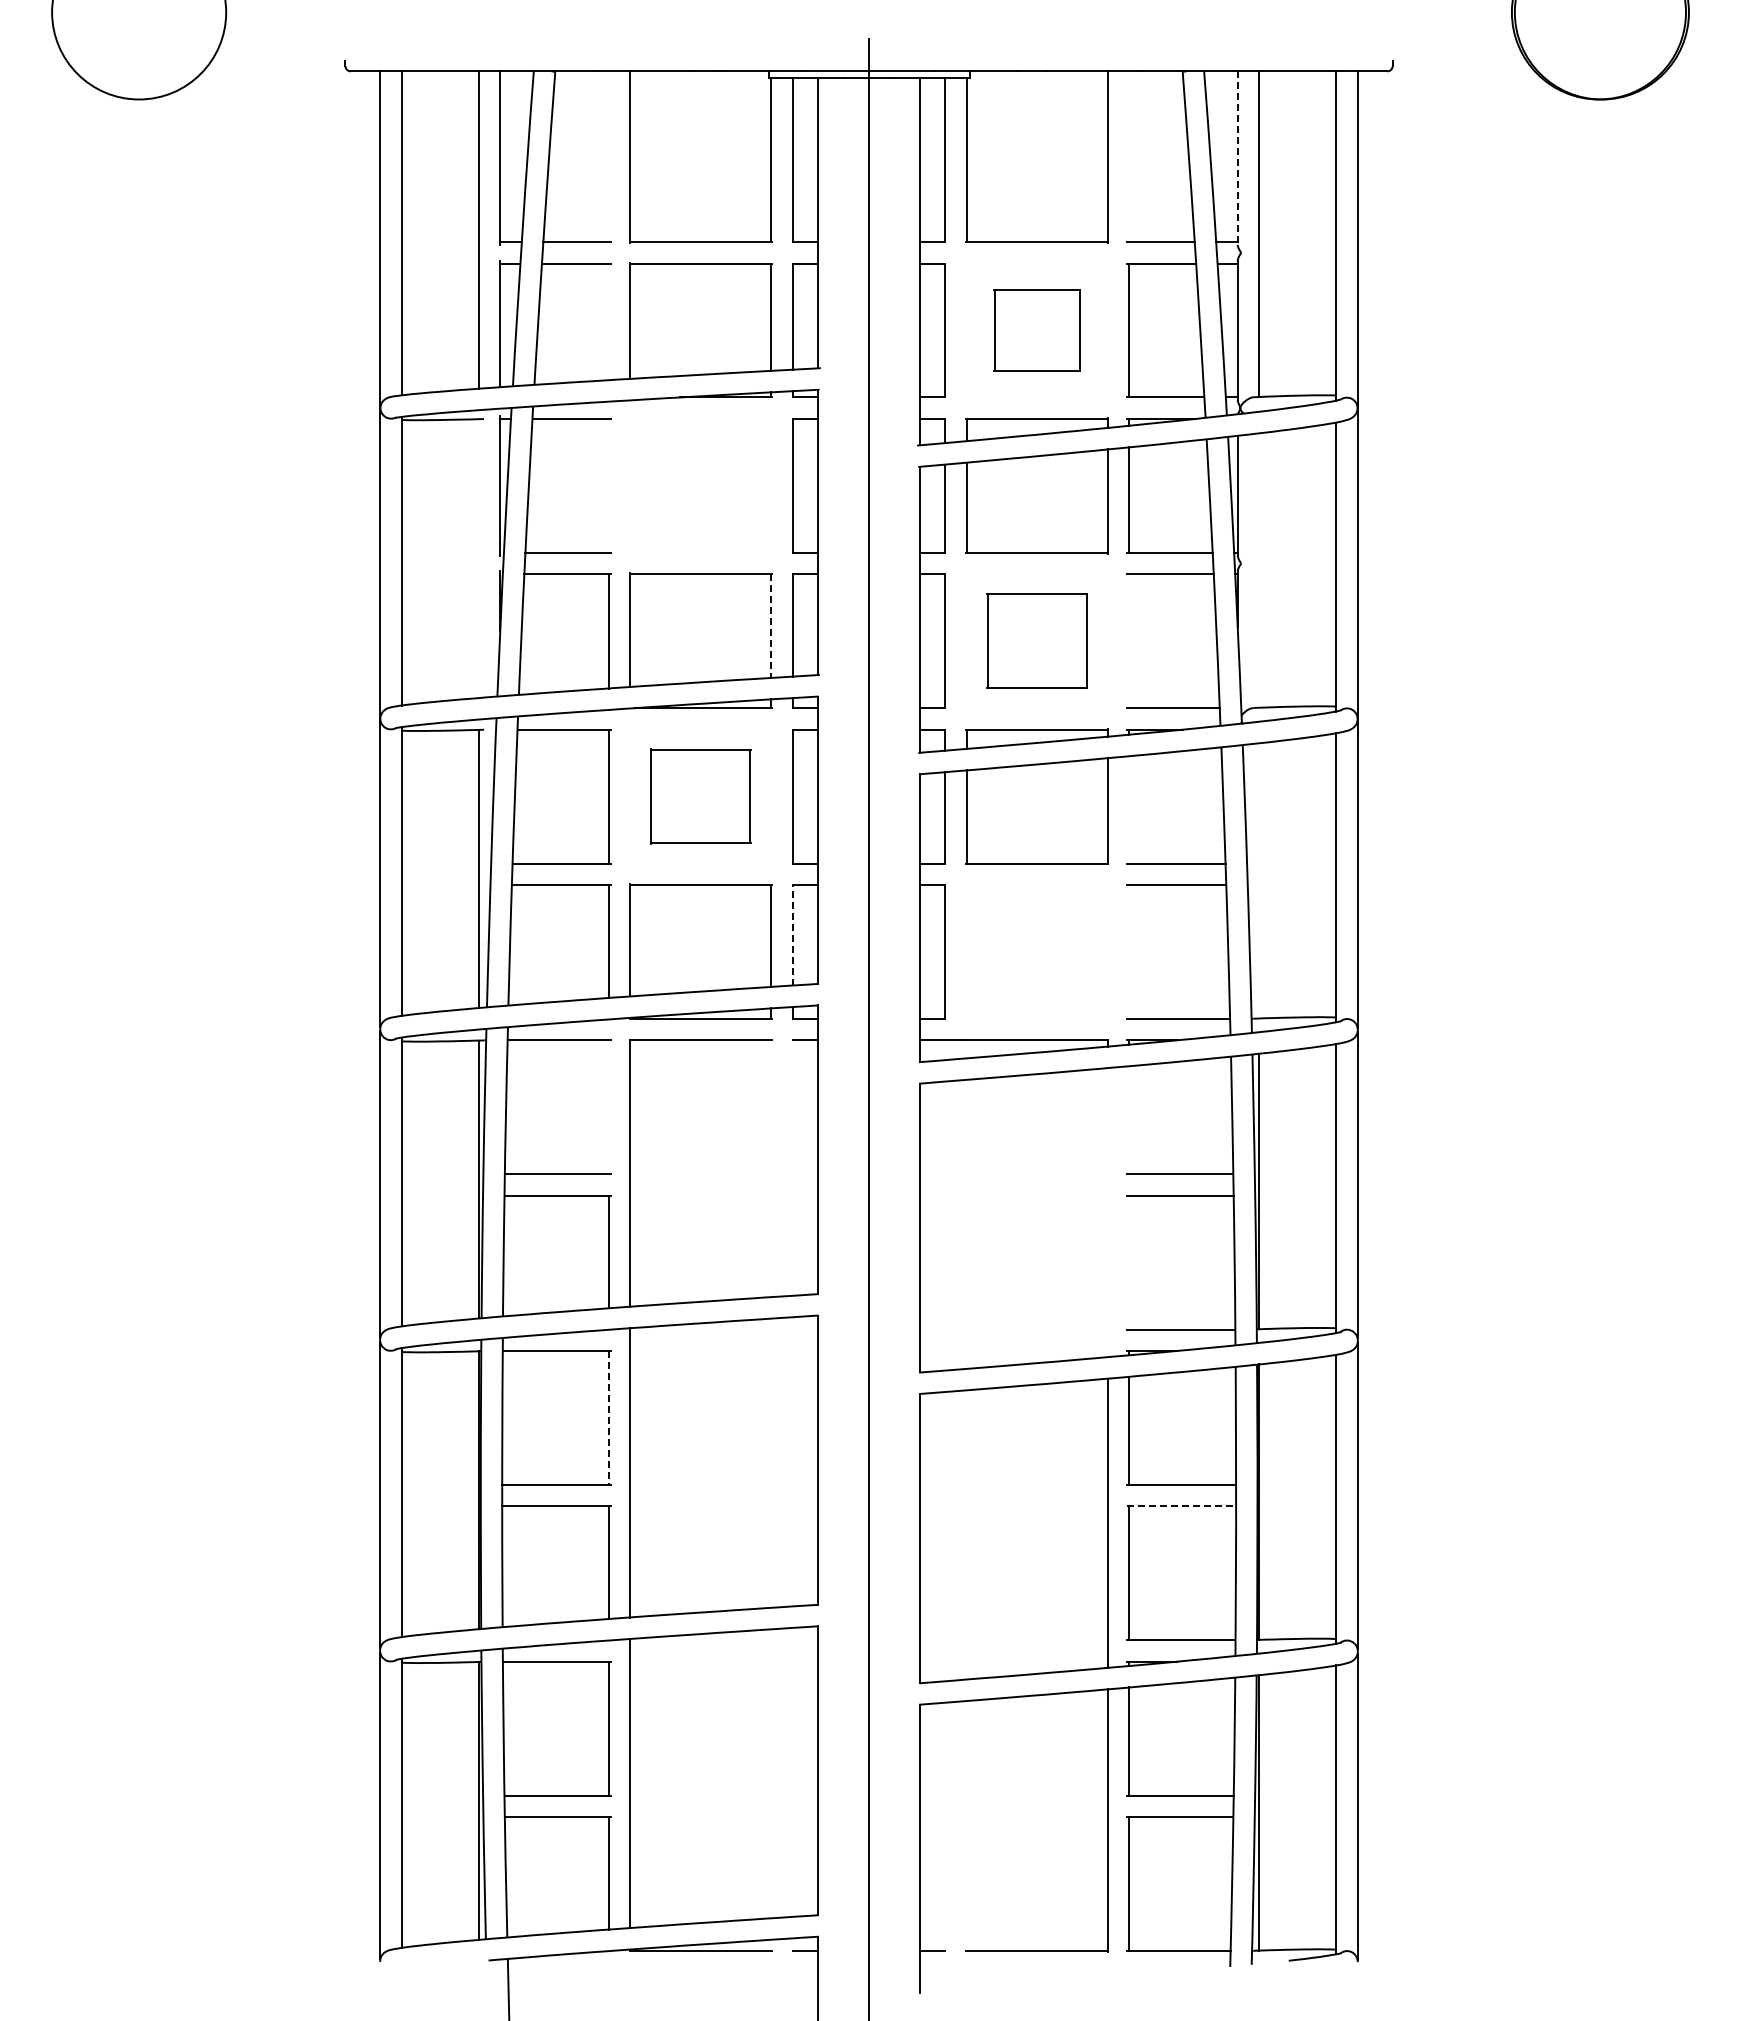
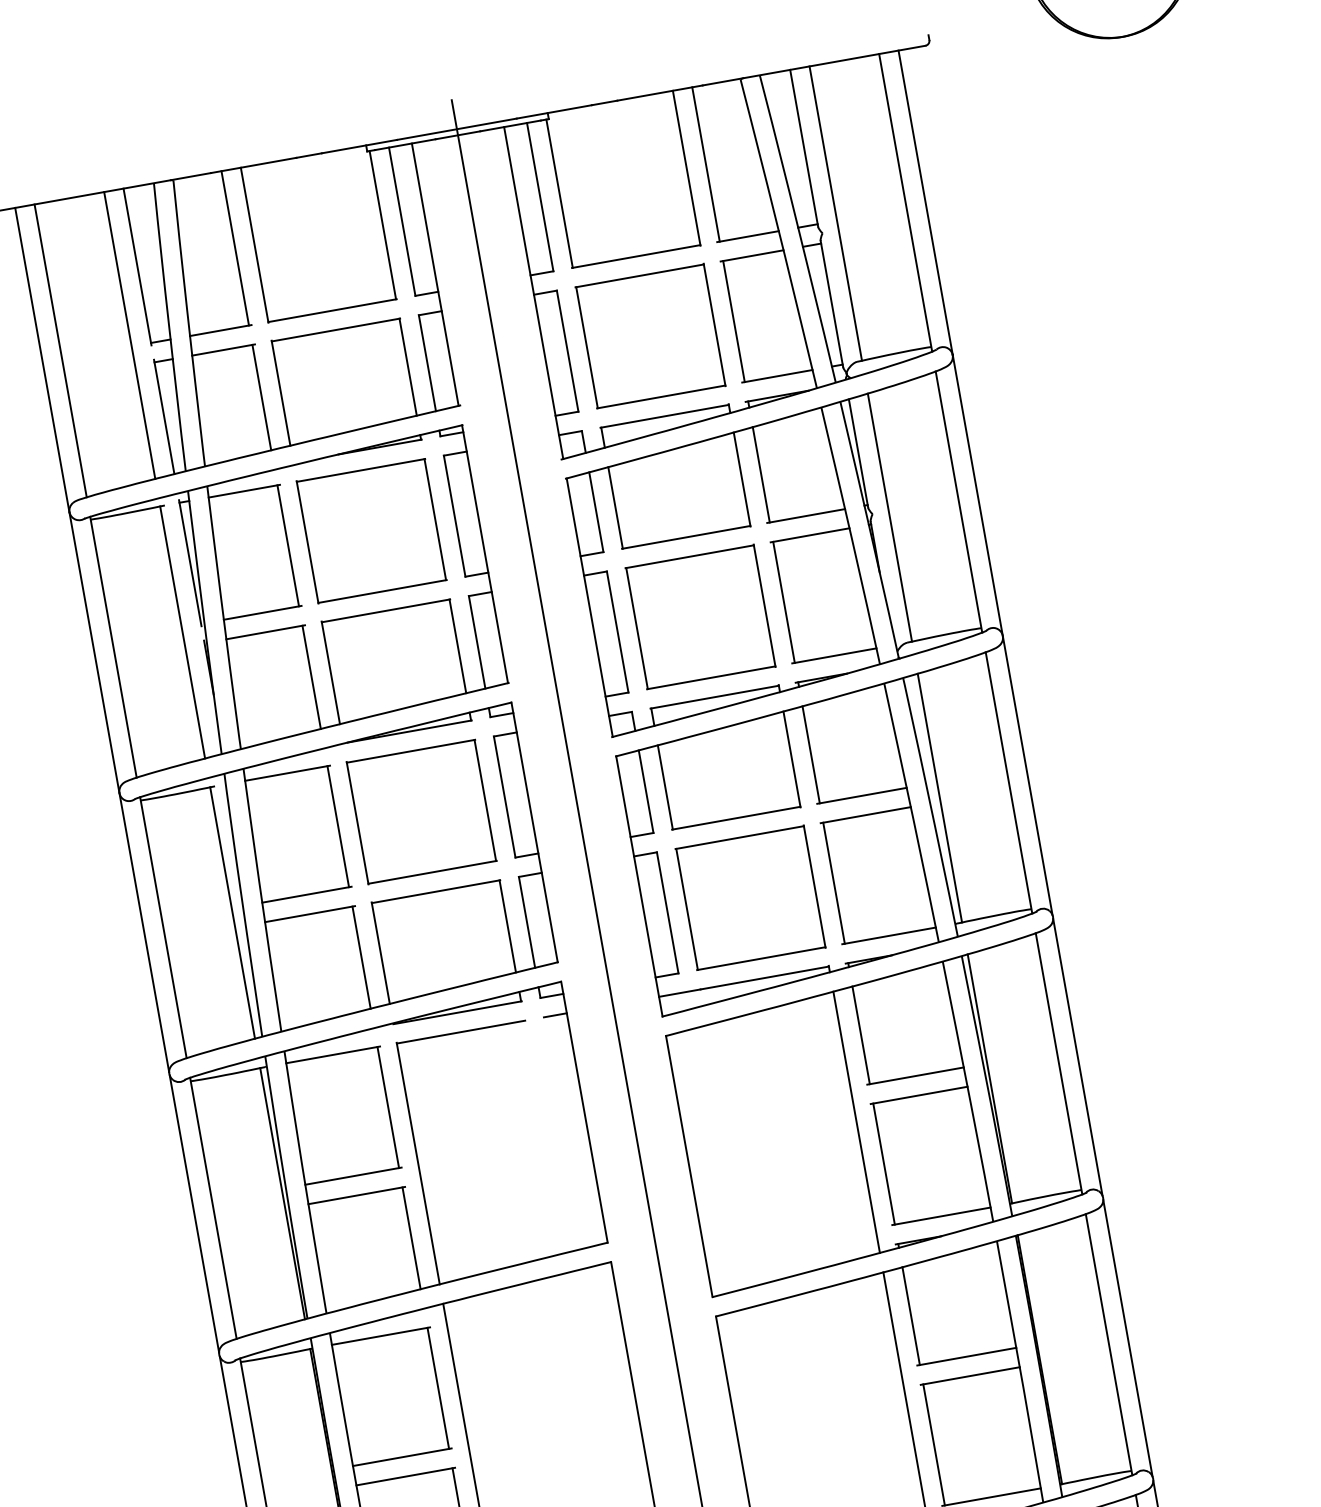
line: (608, 156) -> (235, 248), added
line: (1129, 156) -> (706, 164), added
line: (1237, 158) -> (804, 148), dashed -> solid
line: (608, 321) -> (261, 397), added
part: (1036, 330) -> (650, 336), size x1.67
line: (608, 485) -> (288, 545), added
part: (700, 485) -> (371, 530), added
line: (478, 558) -> (182, 632), added
line: (1259, 570) -> (890, 517), added
line: (771, 626) -> (458, 646), dashed -> solid
part: (1036, 640) -> (699, 616), size x1.43
line: (1129, 641) -> (784, 602), added
part: (700, 796) -> (421, 811), size x1.43
line: (1129, 809) -> (811, 754), added
line: (1259, 880) -> (940, 797), added
line: (792, 934) -> (526, 921), dashed -> solid
part: (1036, 951) -> (750, 897), added
line: (1129, 951) -> (834, 882), added
line: (608, 1107) -> (388, 1107), added
line: (1129, 1120) -> (861, 1035), added
line: (1107, 1212) -> (856, 1122), added
line: (1129, 1262) -> (884, 1163), added
line: (608, 1418) -> (438, 1388), dashed -> solid
line: (1181, 1506) -> (970, 1376), dashed -> solid

